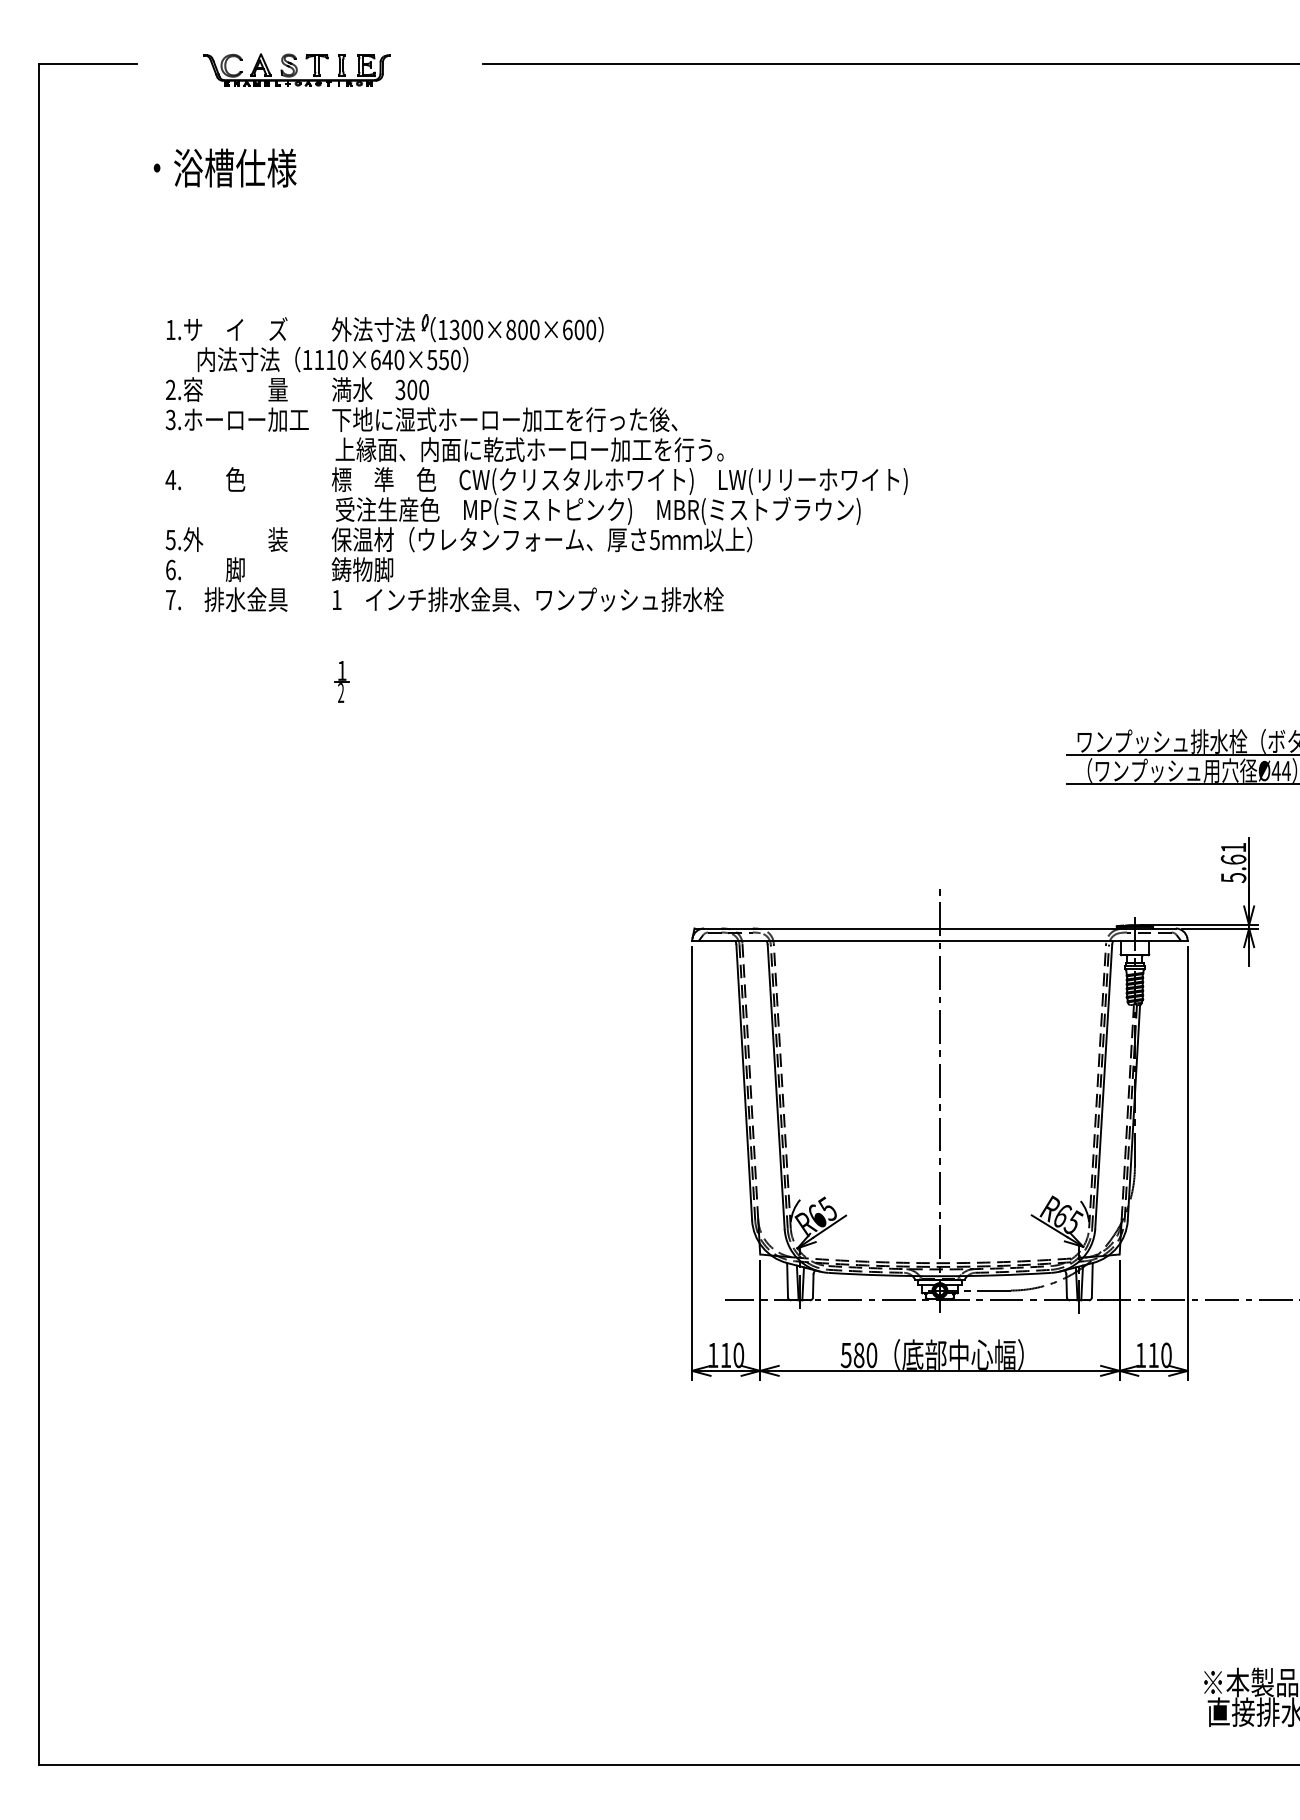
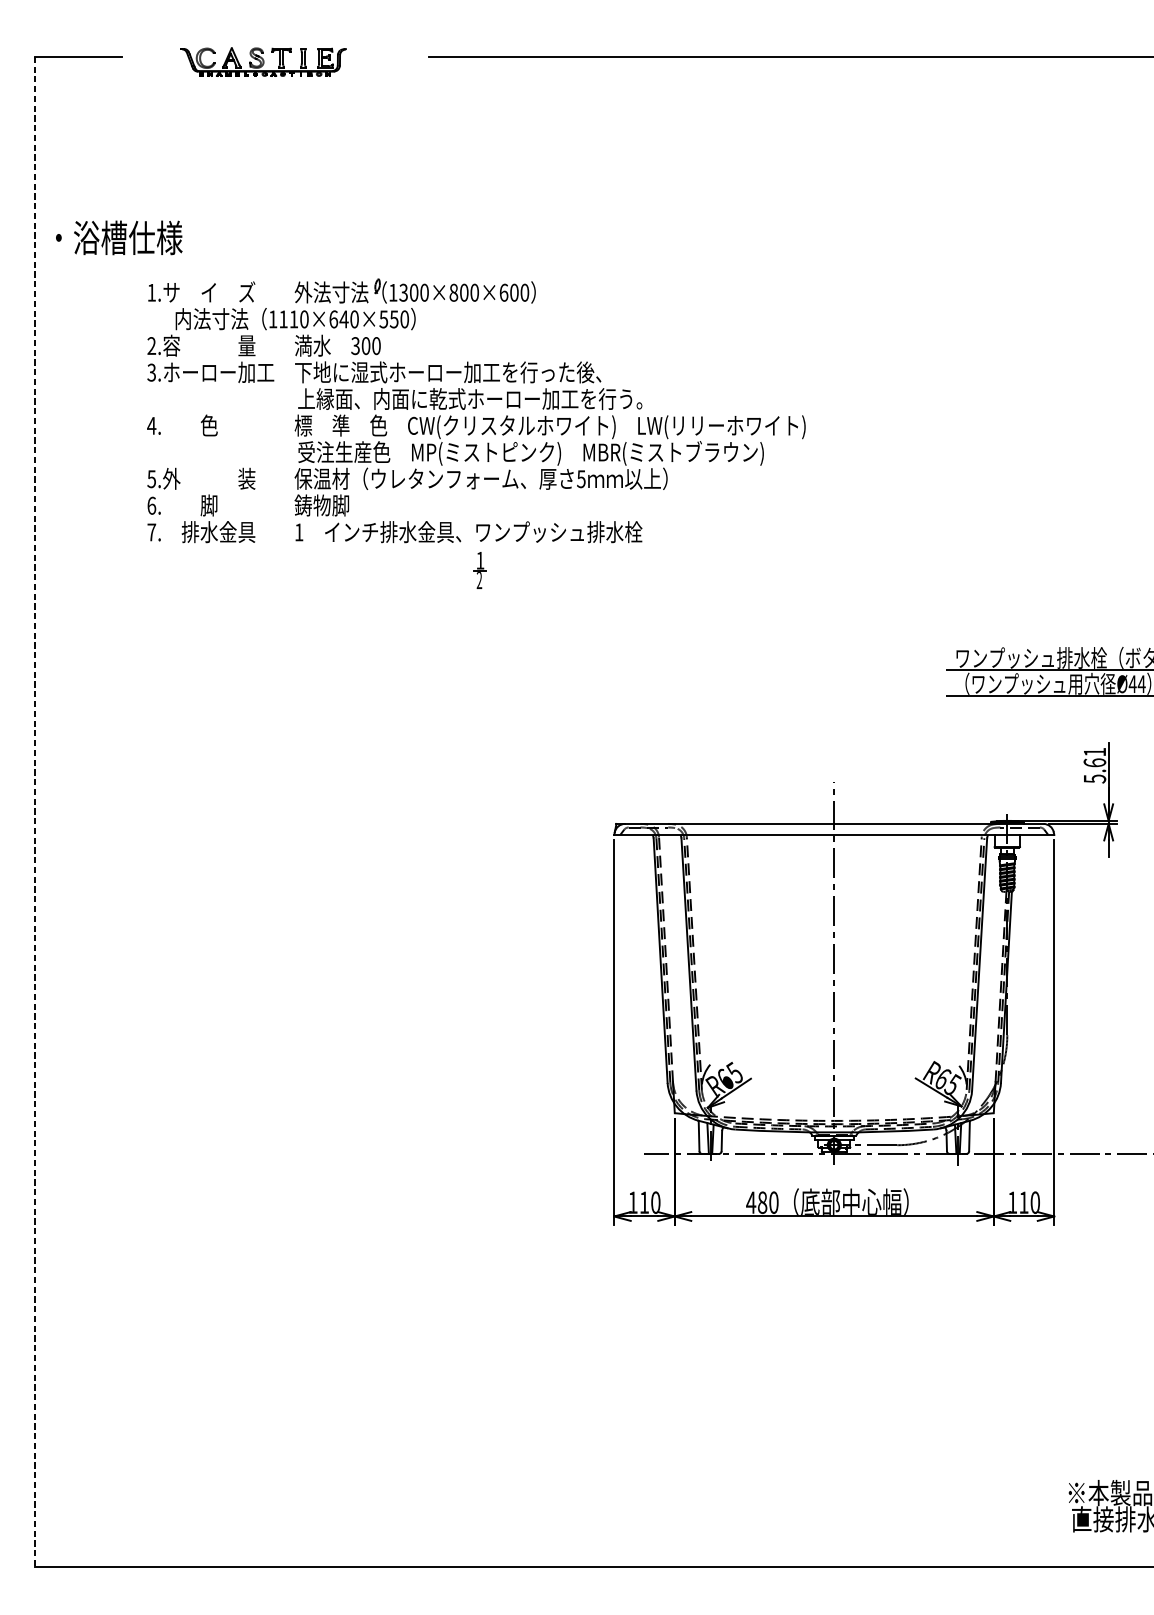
text: (224, 167) -> (118, 237), moved
part: (341, 681) -> (479, 570), moved
line: (39, 914) -> (35, 811), solid -> dashed
text: (845, 1355) -> (750, 1202), 580 -> 480

